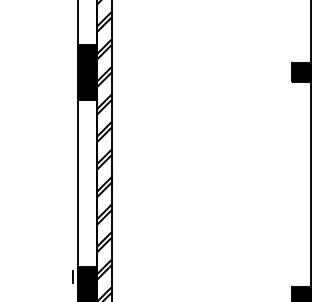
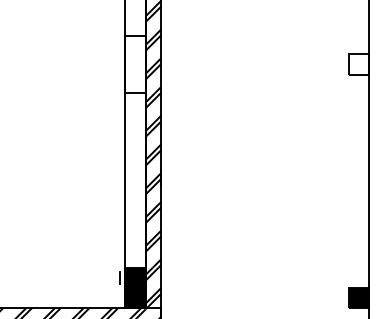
fill: (87, 72) -> (135, 64), removed
fill: (301, 72) -> (358, 64), removed

